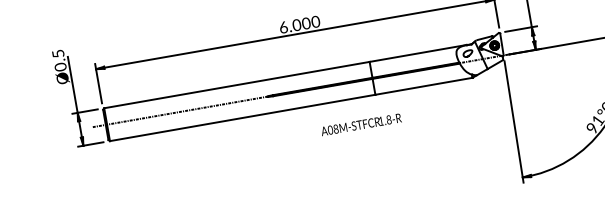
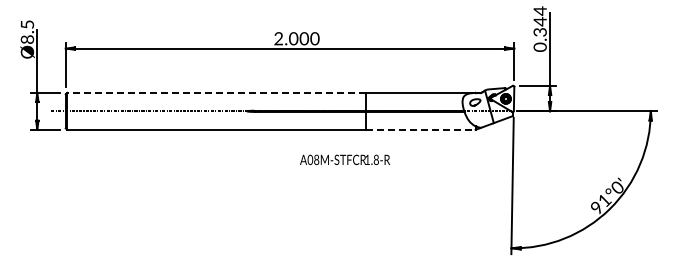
text: (283, 27) -> (278, 38), 6.000 -> 2.000
text: (60, 67) -> (27, 39), Ø0.5 -> Ø8.5
line: (236, 84) -> (216, 92), solid -> dashed
line: (423, 86) -> (420, 129), solid -> dashed

